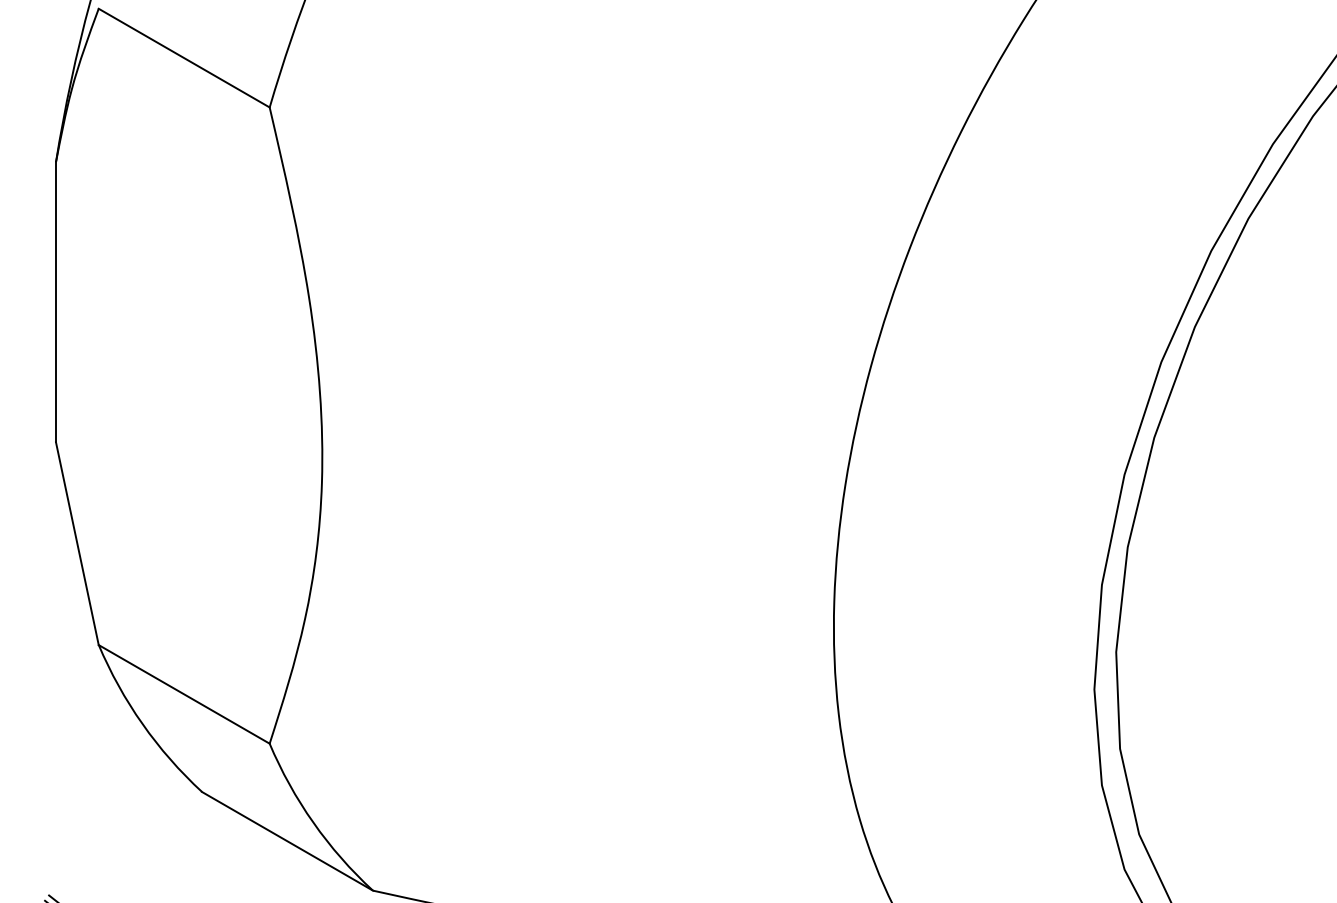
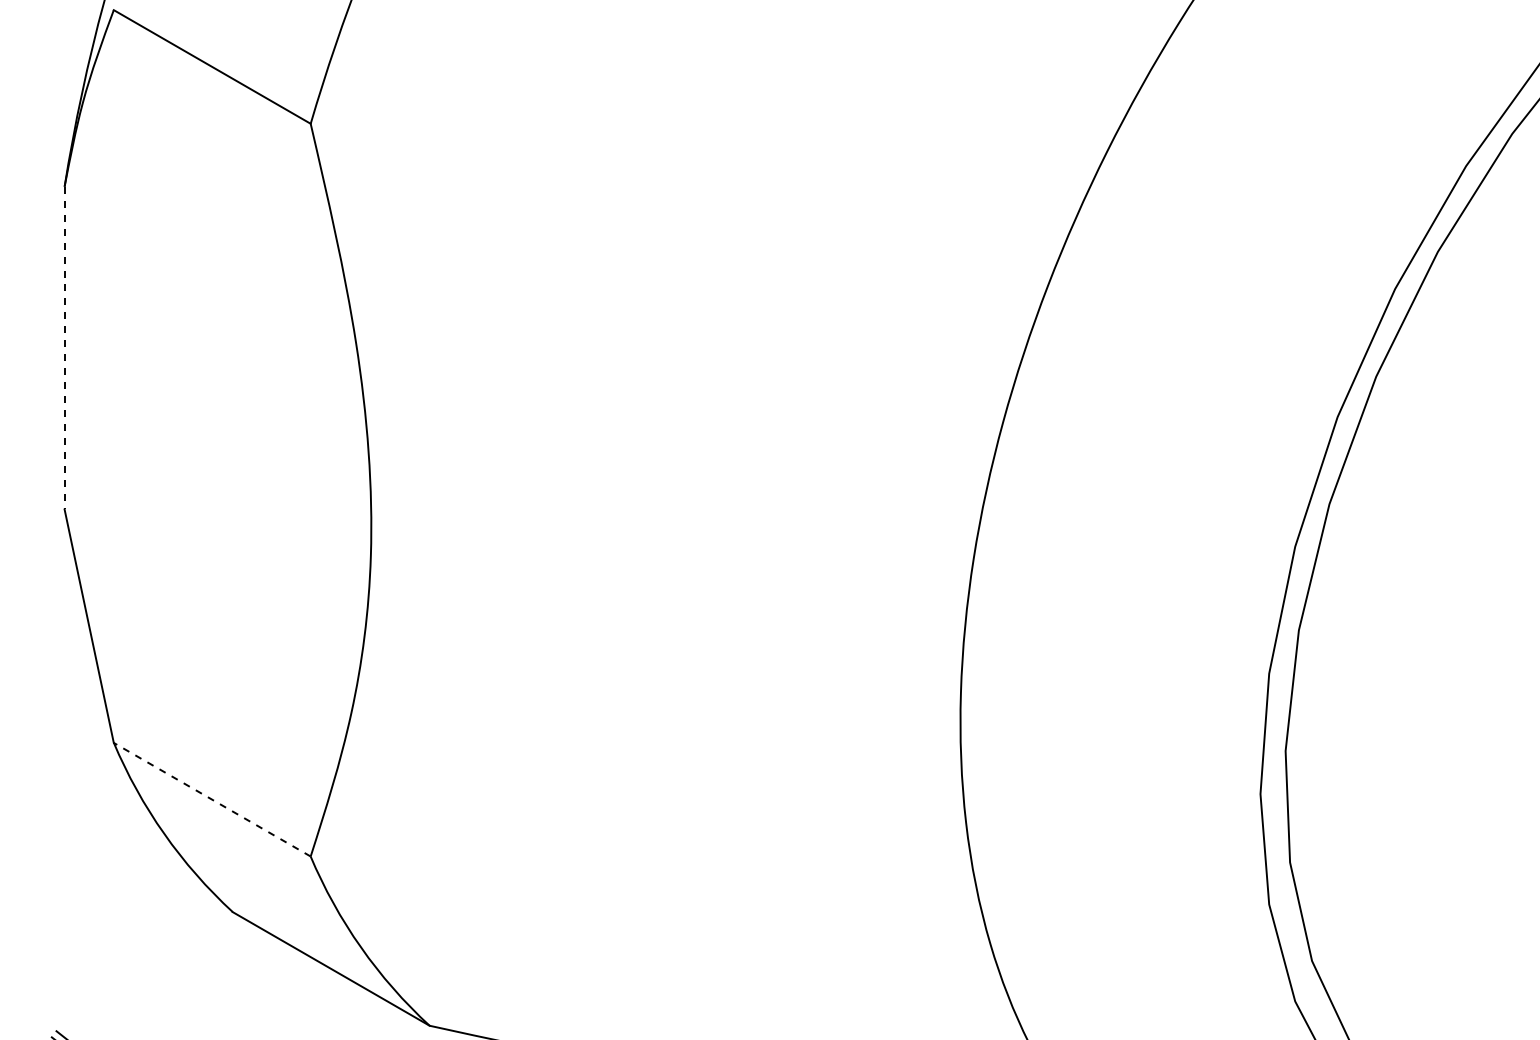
line: (55, 302) -> (64, 348), solid -> dashed
line: (184, 694) -> (212, 799), solid -> dashed

